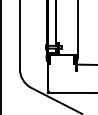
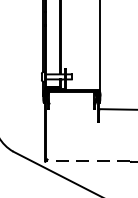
line: (70, 92) -> (87, 160), solid -> dashed

